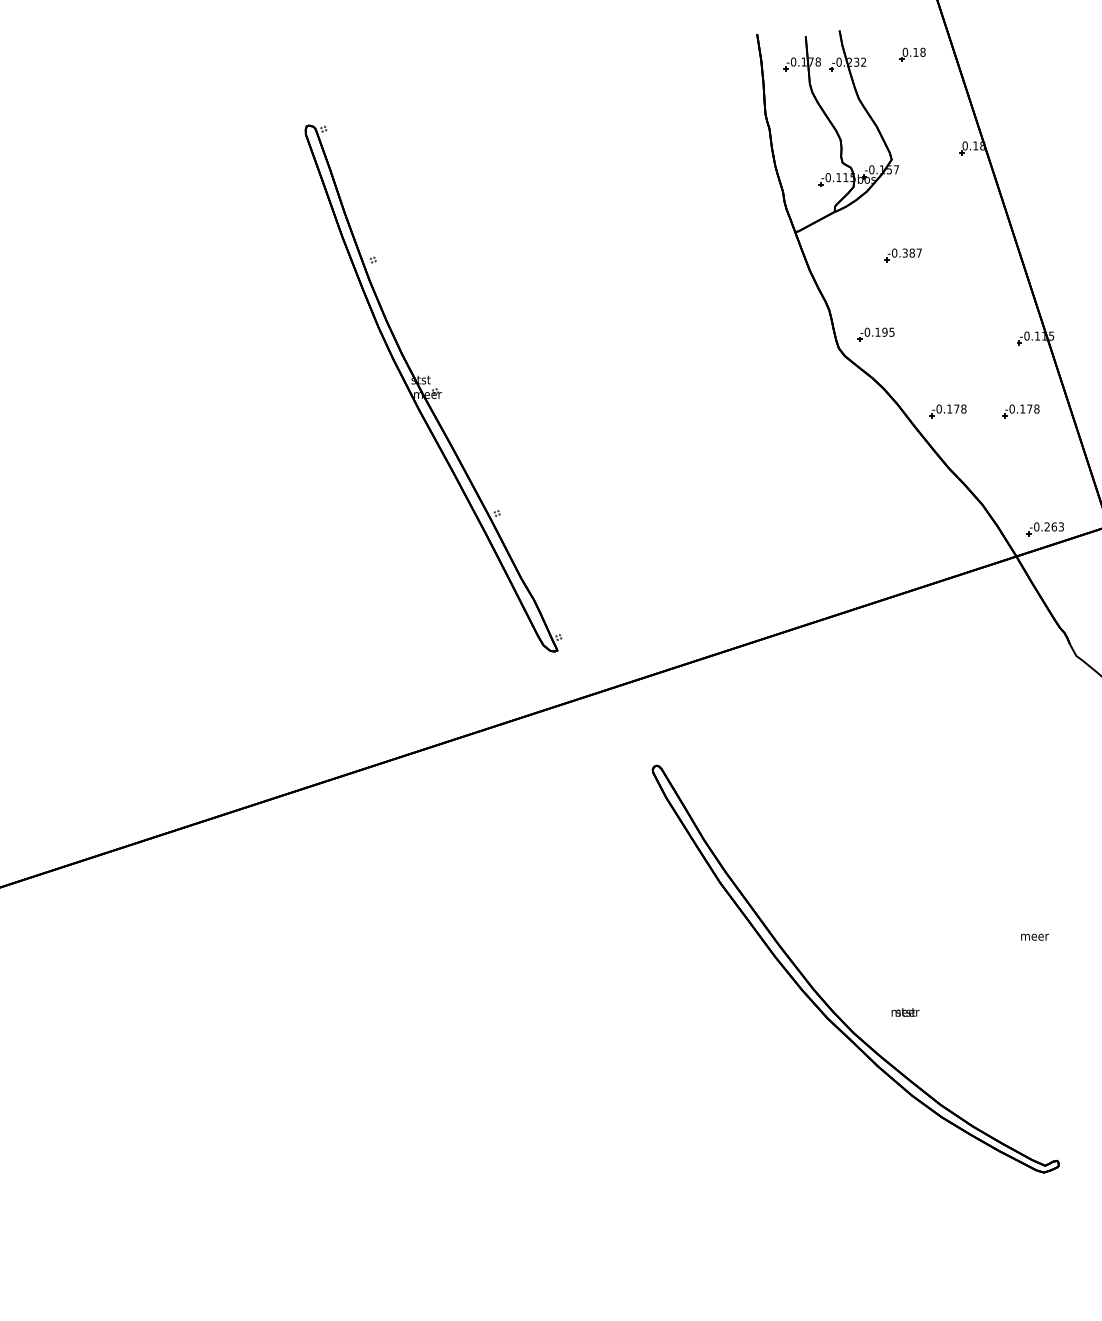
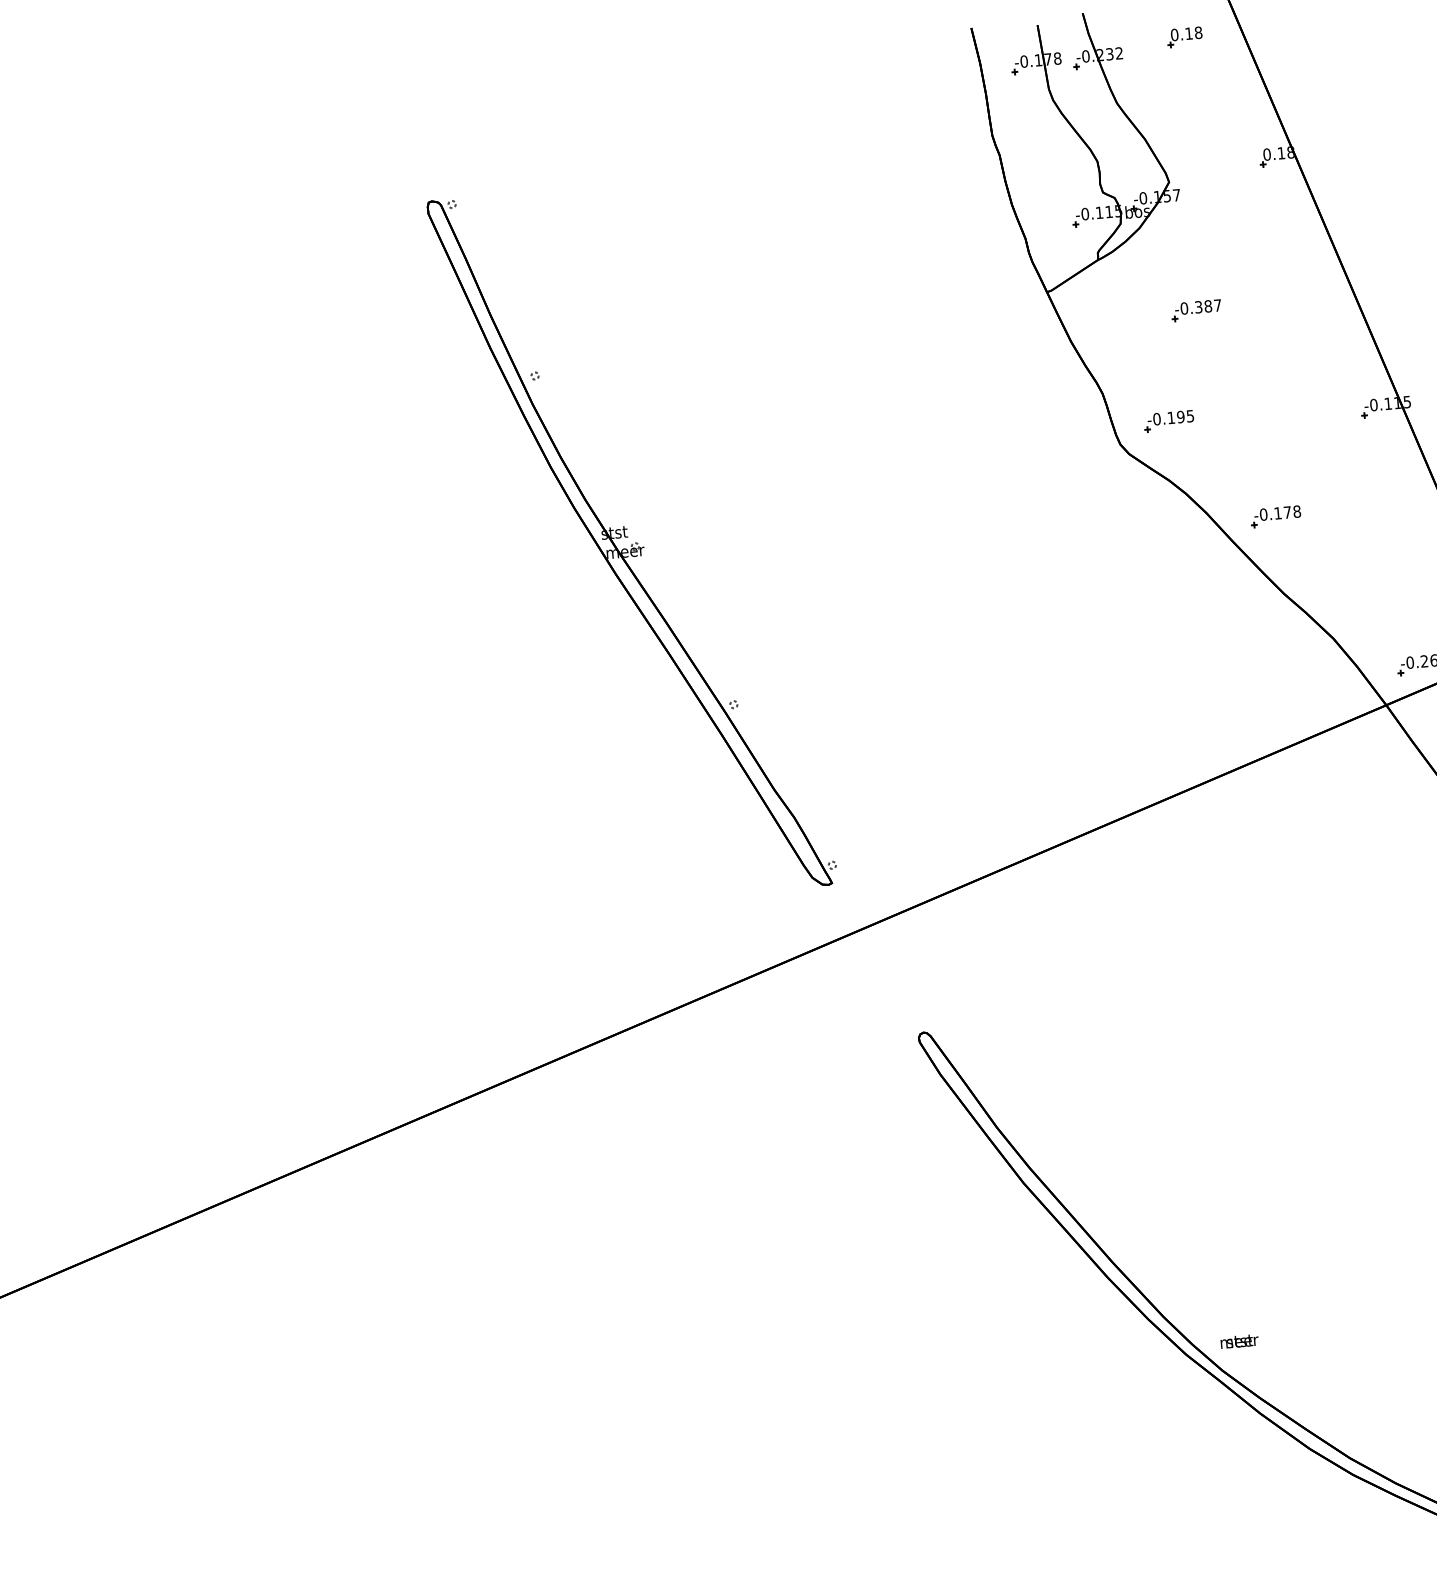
part: (433, 388) -> (632, 542), moved
part: (1020, 411) -> (1374, 508), removed
text: (905, 1012) -> (1239, 1341), moved

